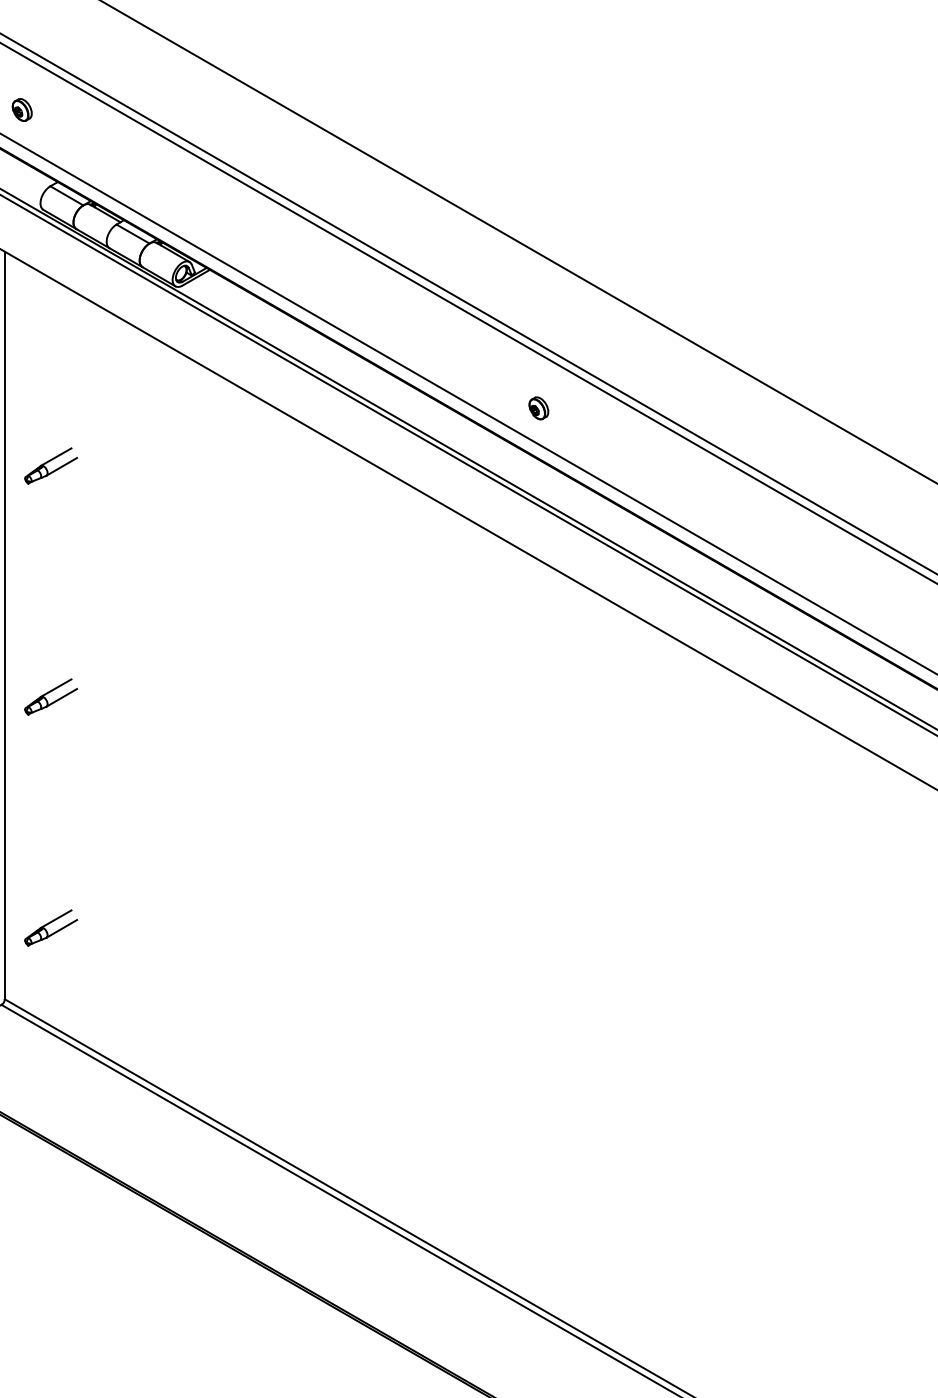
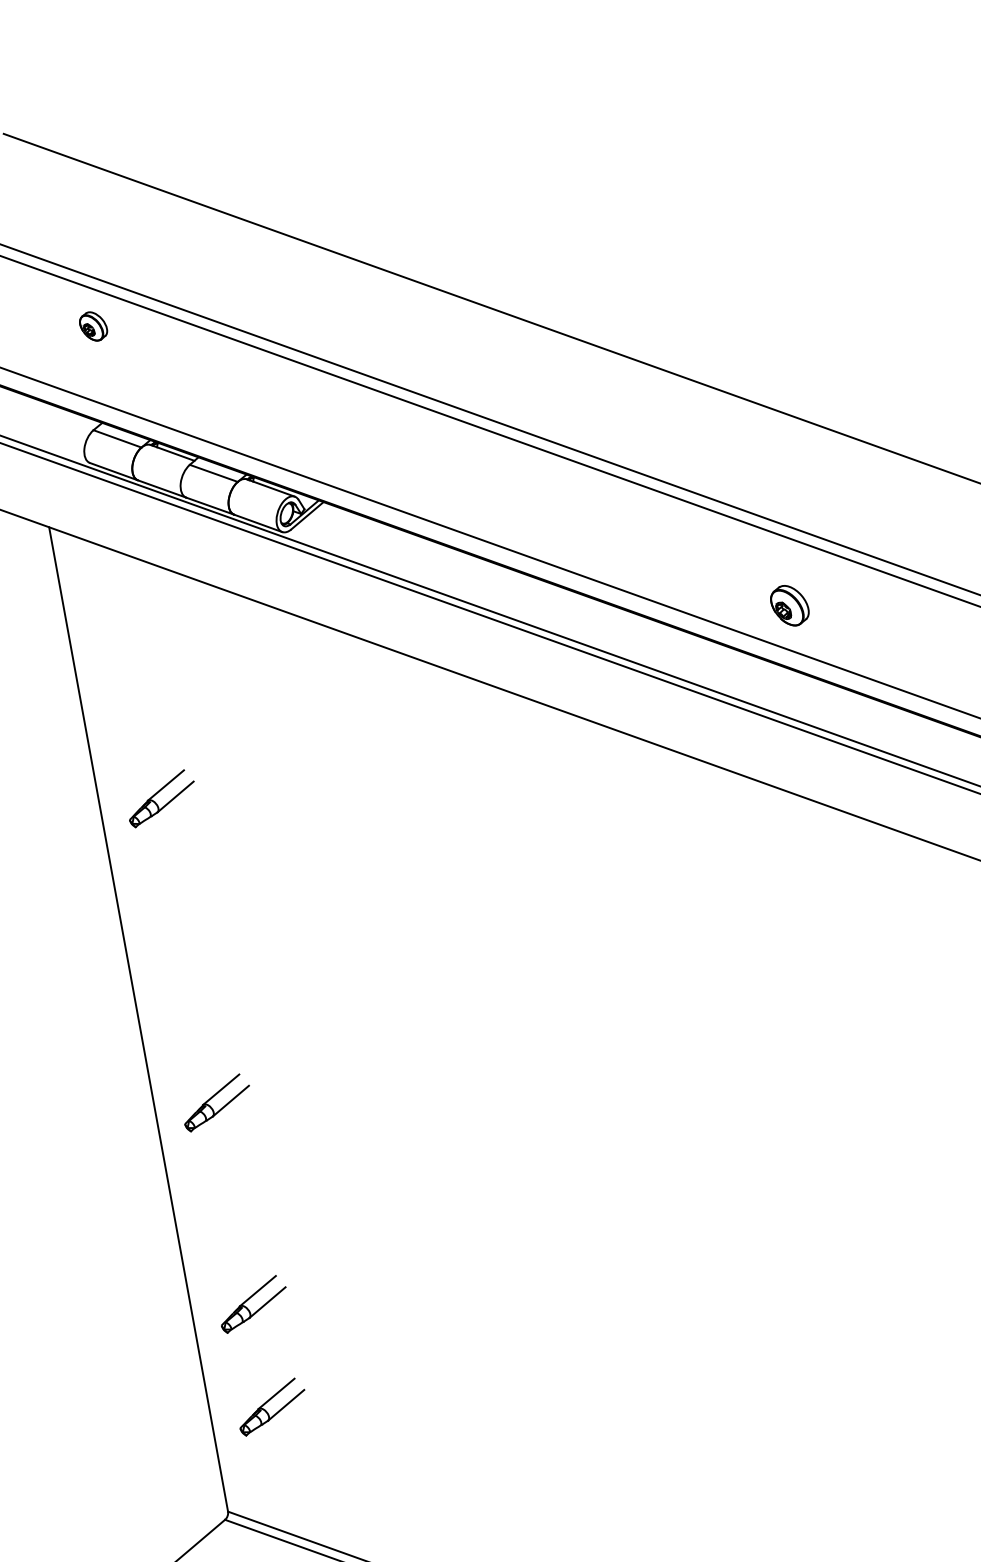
part: (21, 109) -> (92, 326), moved
part: (538, 408) -> (789, 606), size x1.4
part: (51, 849) -> (253, 1303), added

